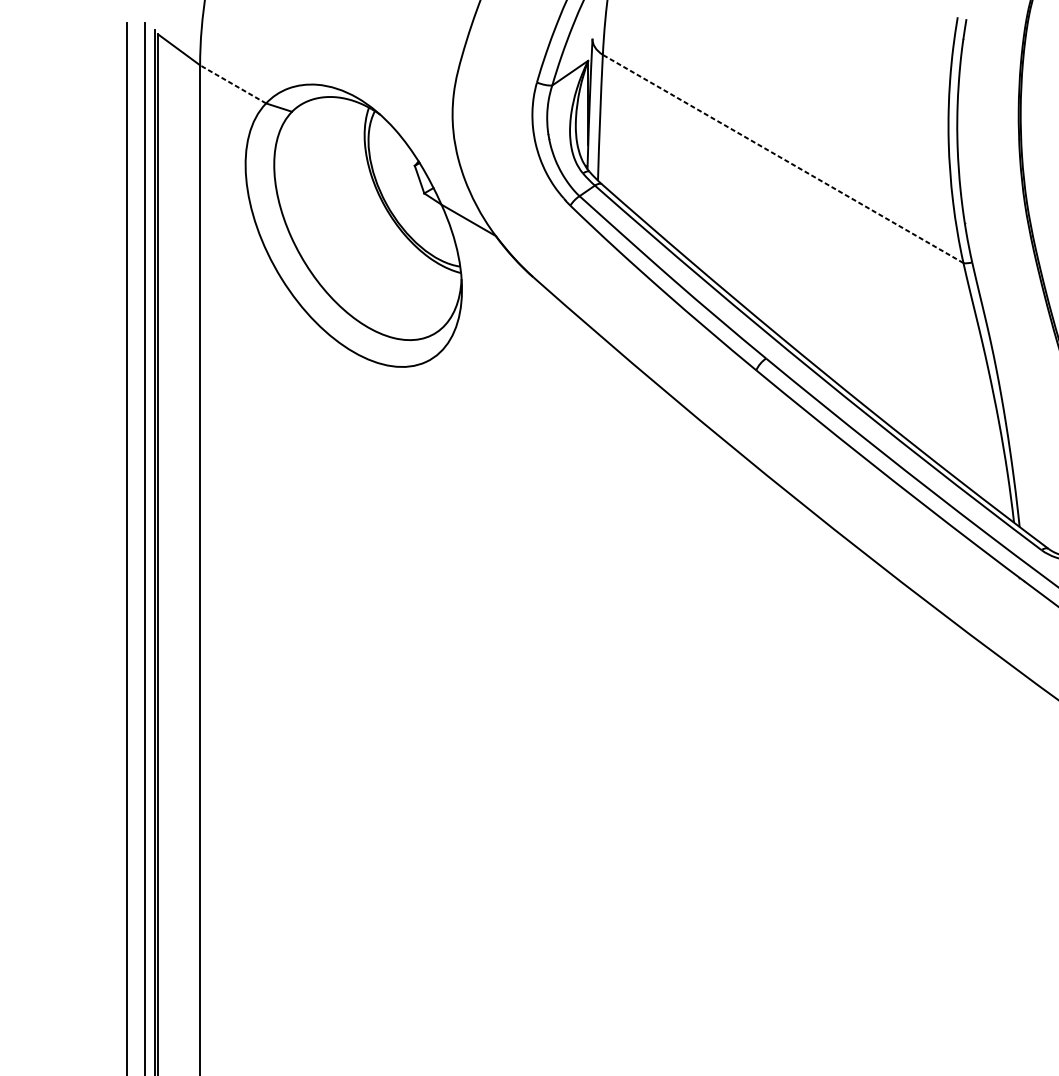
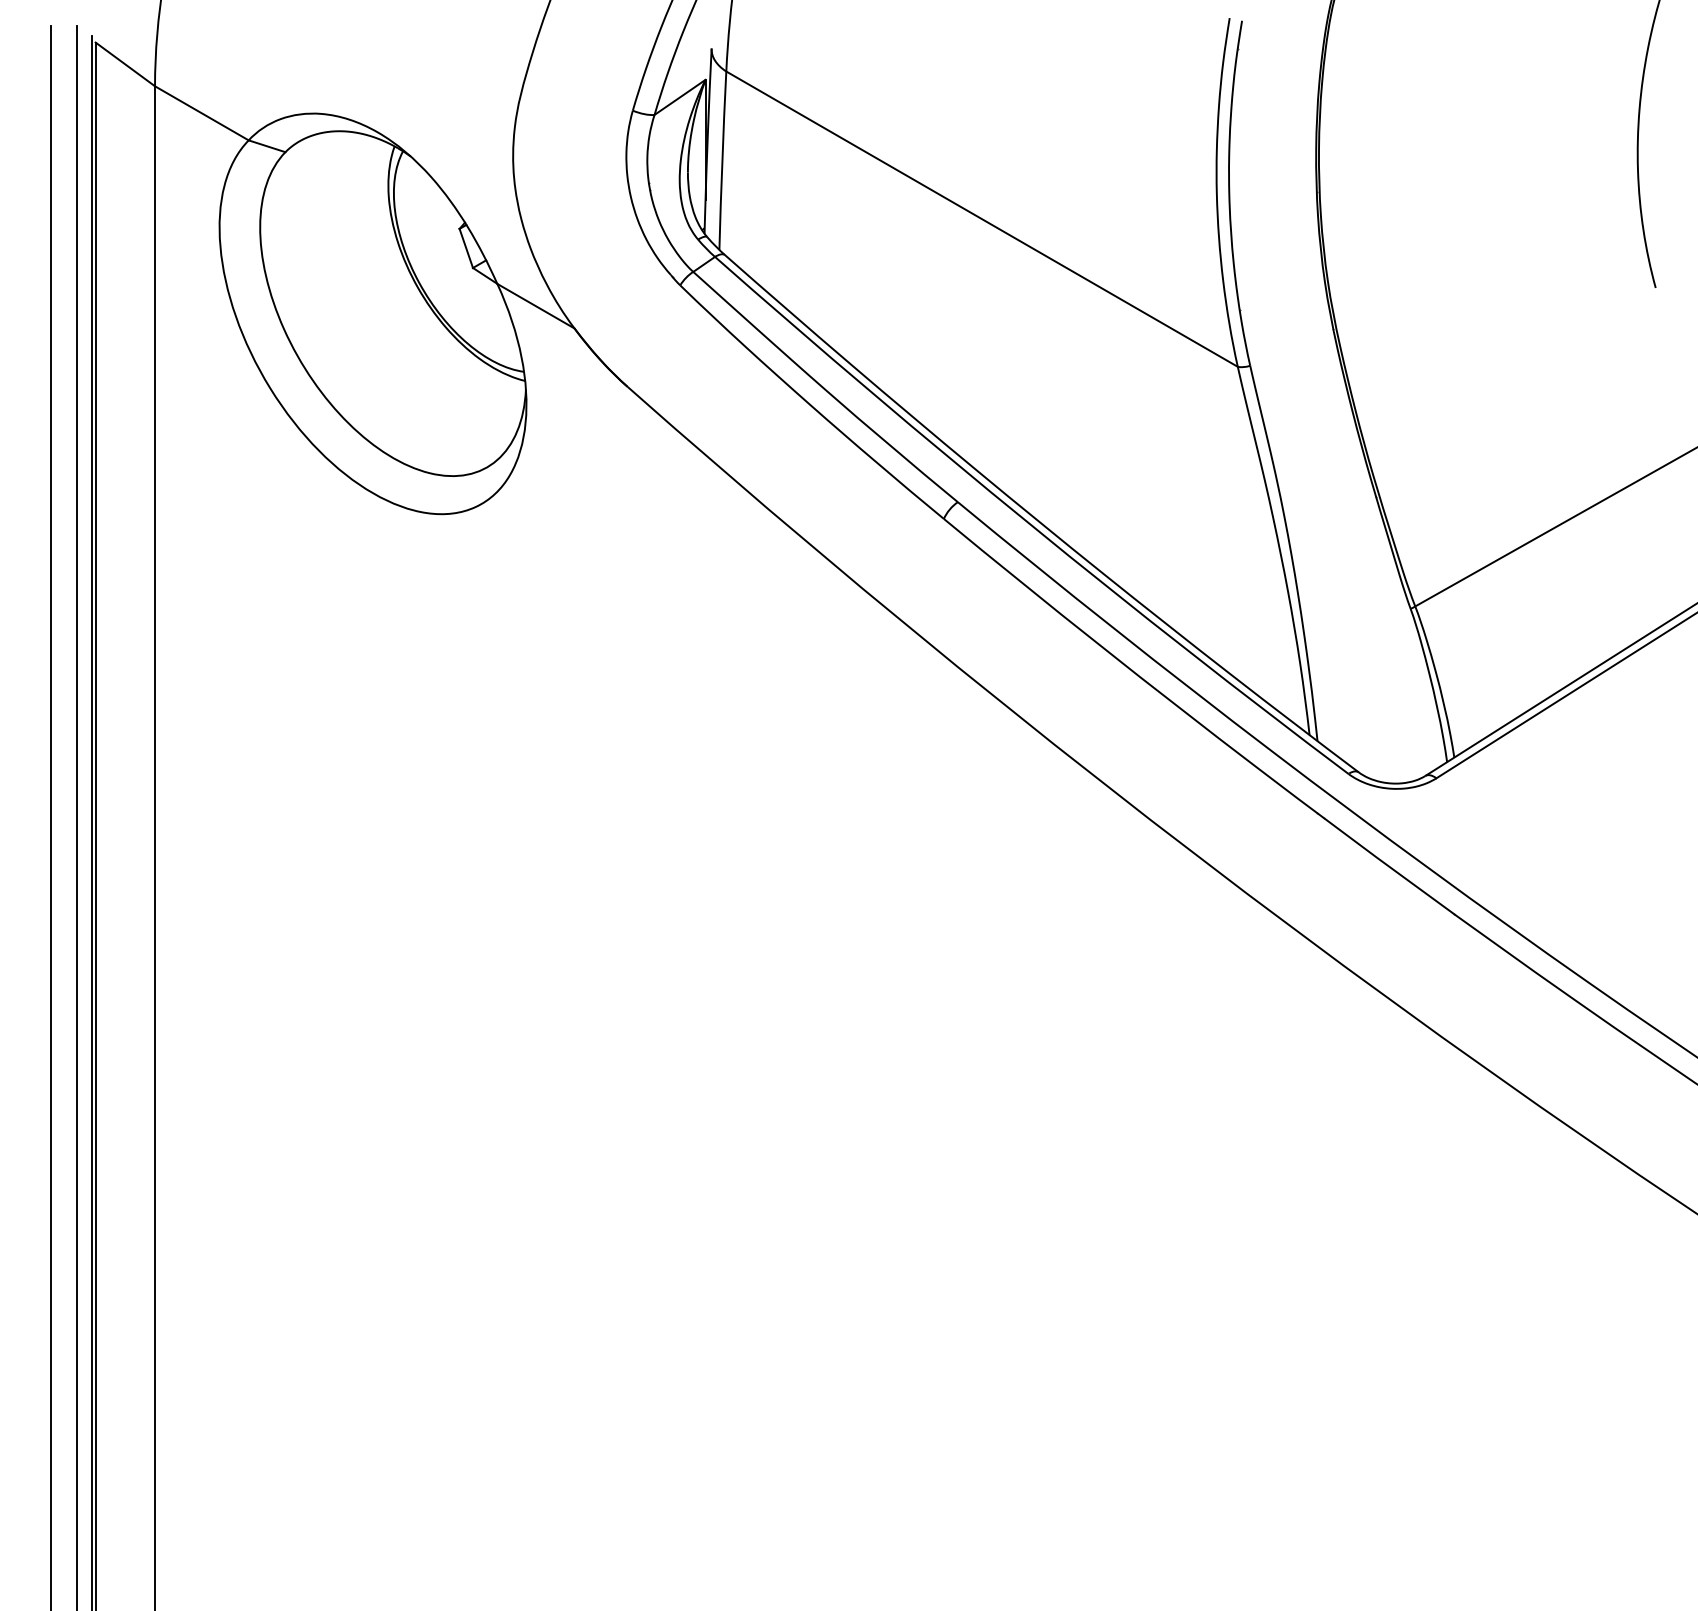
line: (232, 84) -> (201, 113), dashed -> solid
line: (782, 158) -> (981, 218), dashed -> solid

